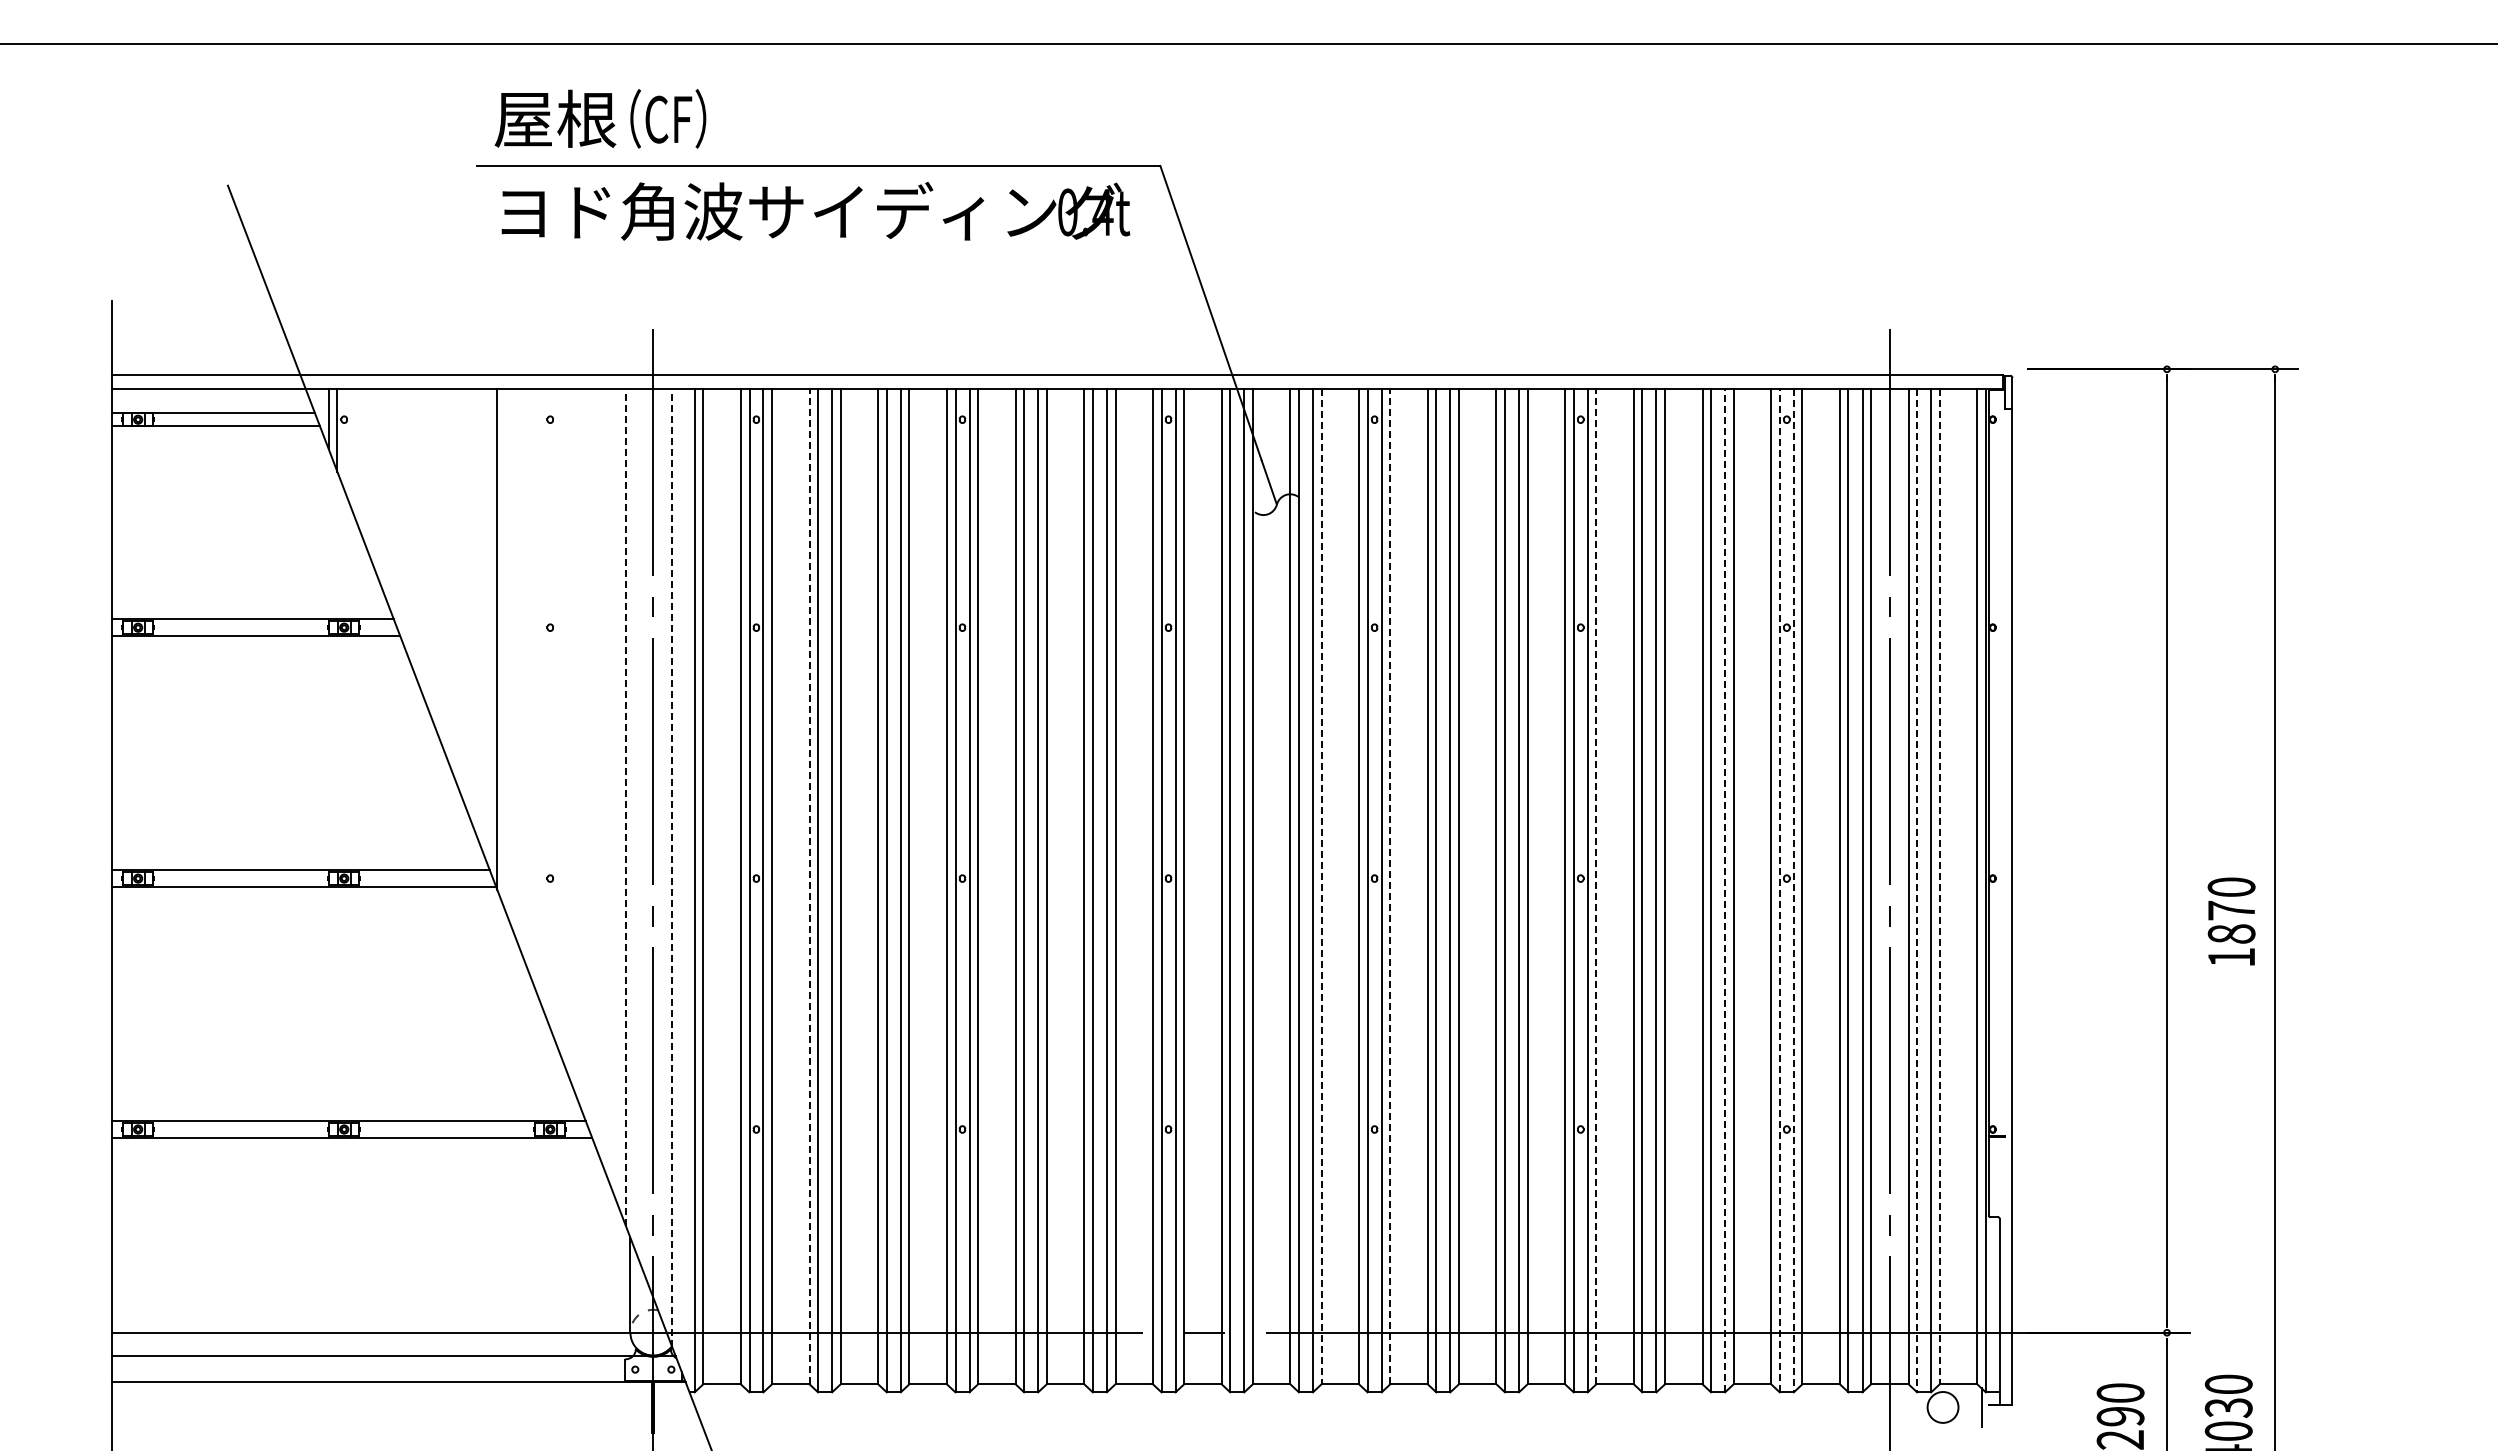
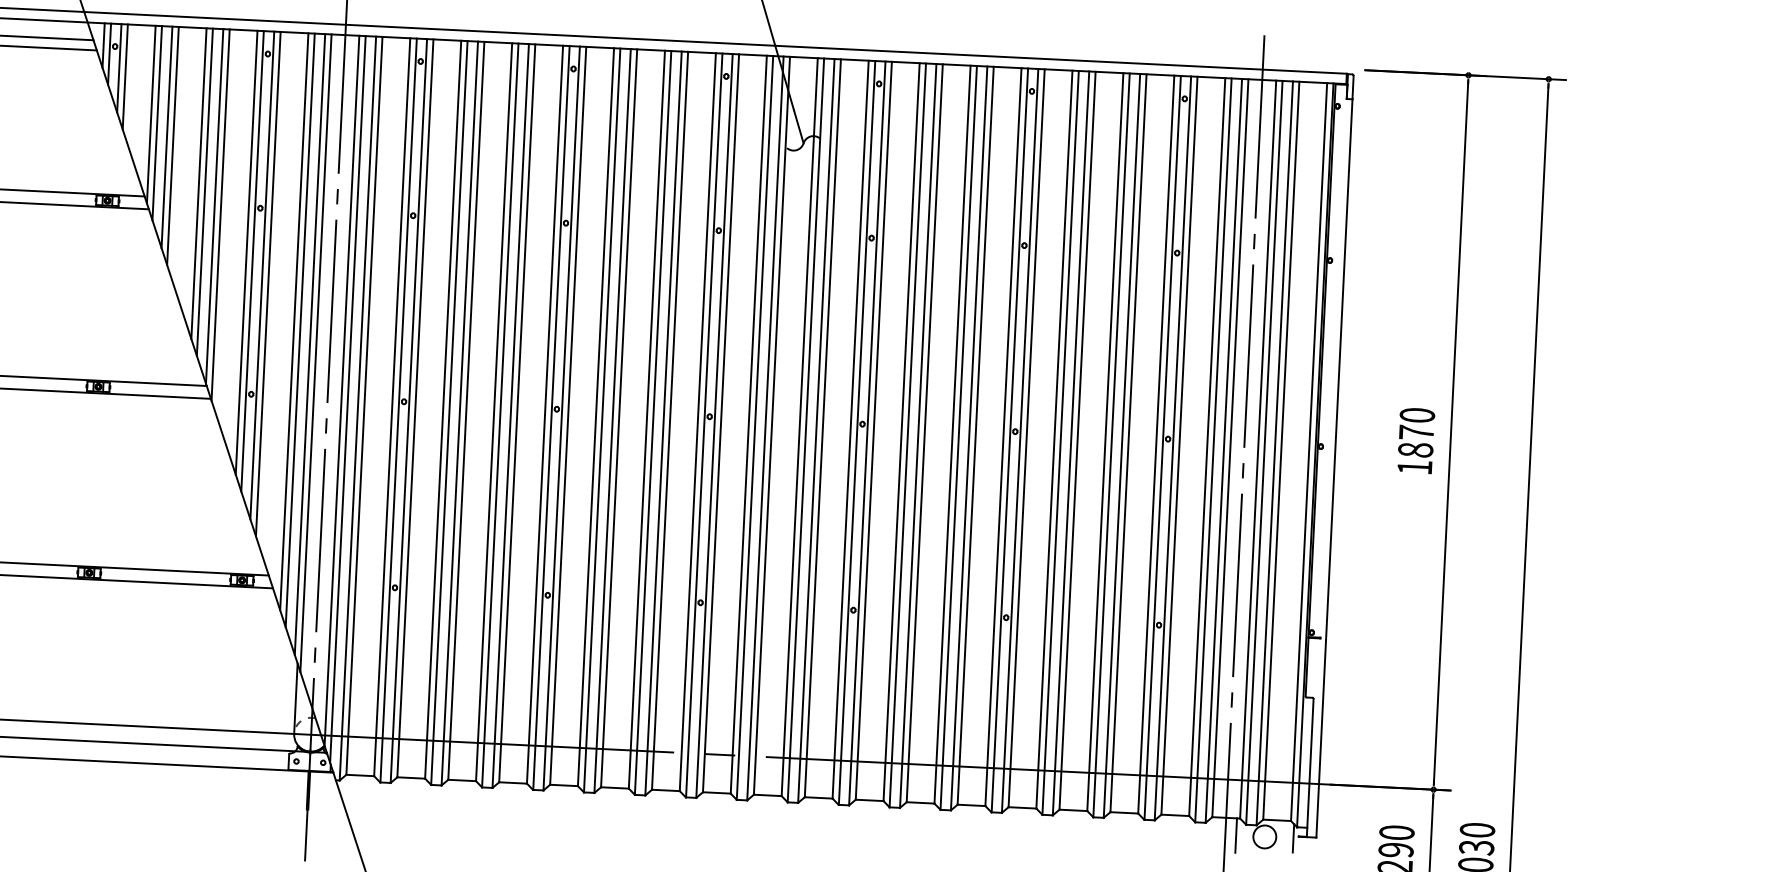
line: (351, 448) -> (119, 68), added
line: (359, 459) -> (124, 76), added
line: (397, 508) -> (151, 114), added
line: (405, 520) -> (156, 123), added
line: (420, 538) -> (167, 137), added
line: (428, 549) -> (172, 145), added
line: (466, 598) -> (199, 183), added
line: (474, 609) -> (204, 192), added
line: (488, 628) -> (214, 206), added
line: (534, 688) -> (246, 252), added
line: (543, 699) -> (252, 261), added
line: (557, 717) -> (262, 275), added
line: (565, 729) -> (267, 284), added
line: (603, 778) -> (294, 322), added
line: (611, 789) -> (299, 330), added
line: (626, 807) -> (310, 344), dashed -> solid
line: (634, 818) -> (315, 352), added
line: (672, 867) -> (342, 390), dashed -> solid
line: (680, 879) -> (347, 399), added
line: (809, 886) -> (443, 409), dashed -> solid
line: (1321, 886) -> (822, 428), dashed -> solid
line: (1390, 886) -> (873, 430), dashed -> solid
line: (1596, 886) -> (1026, 438), dashed -> solid
line: (1939, 886) -> (1281, 450), dashed -> solid
line: (1725, 890) -> (1122, 445), dashed -> solid
line: (1780, 890) -> (1163, 447), dashed -> solid
line: (1793, 890) -> (1172, 448), dashed -> solid
line: (1917, 890) -> (1264, 452), dashed -> solid
text: (2231, 921) -> (1416, 440), moved
line: (1904, 1407) -> (1236, 835), added

